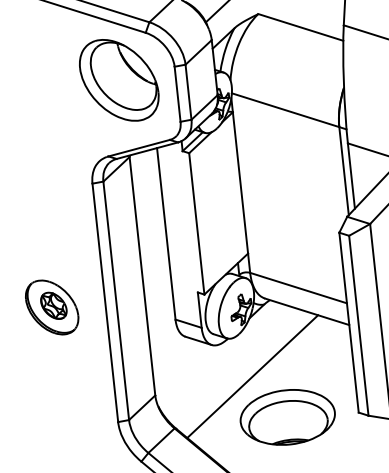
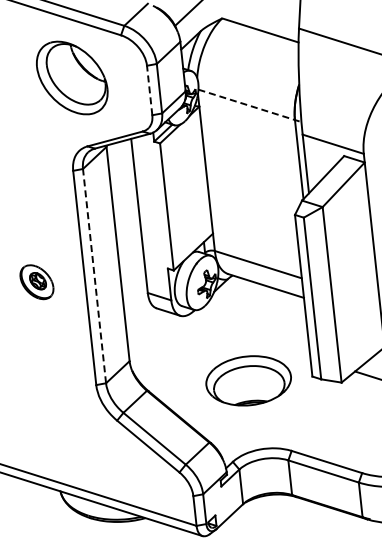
part: (119, 79) -> (72, 77), moved
line: (177, 94) -> (149, 90), solid -> dashed
line: (289, 112) -> (250, 106), solid -> dashed
line: (116, 301) -> (94, 276), solid -> dashed
part: (51, 307) -> (36, 282), size x0.7
line: (251, 376) -> (216, 344), removed

